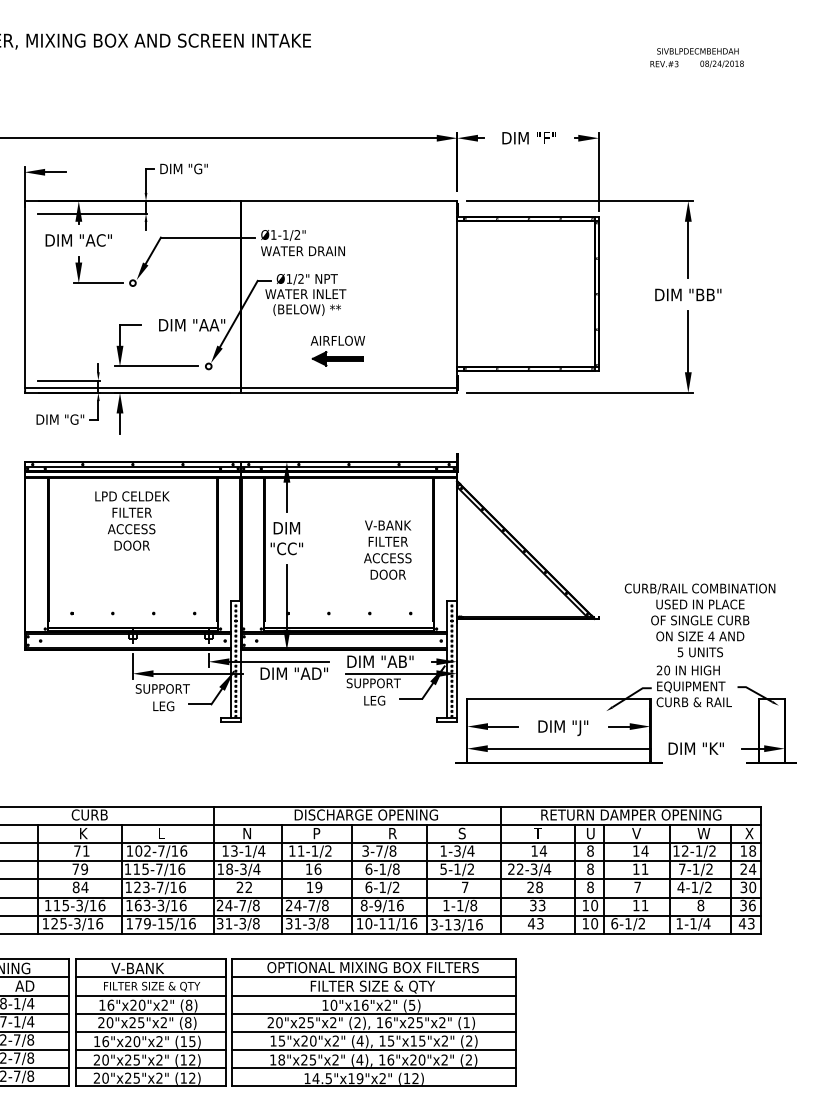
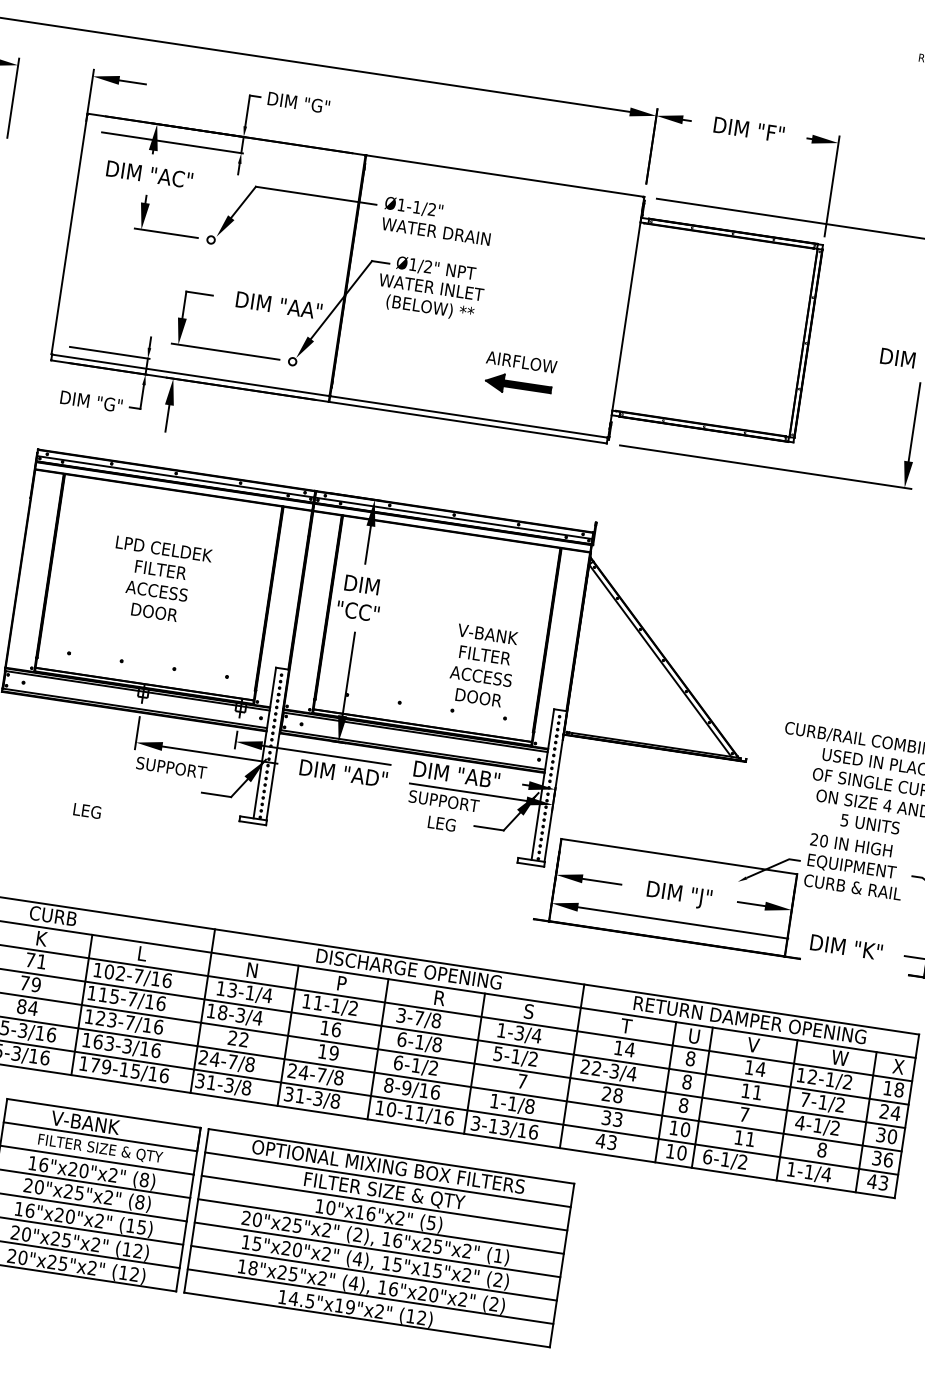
part: (337, 350) -> (519, 374), moved
text: (132, 520) -> (159, 580), moved
text: (387, 549) -> (482, 665), moved
text: (163, 706) -> (87, 811), moved

